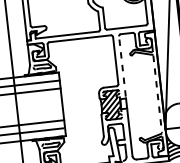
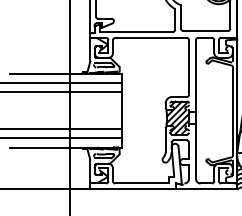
line: (122, 66) -> (195, 75), dashed -> solid
line: (157, 94) -> (232, 111), dashed -> solid

